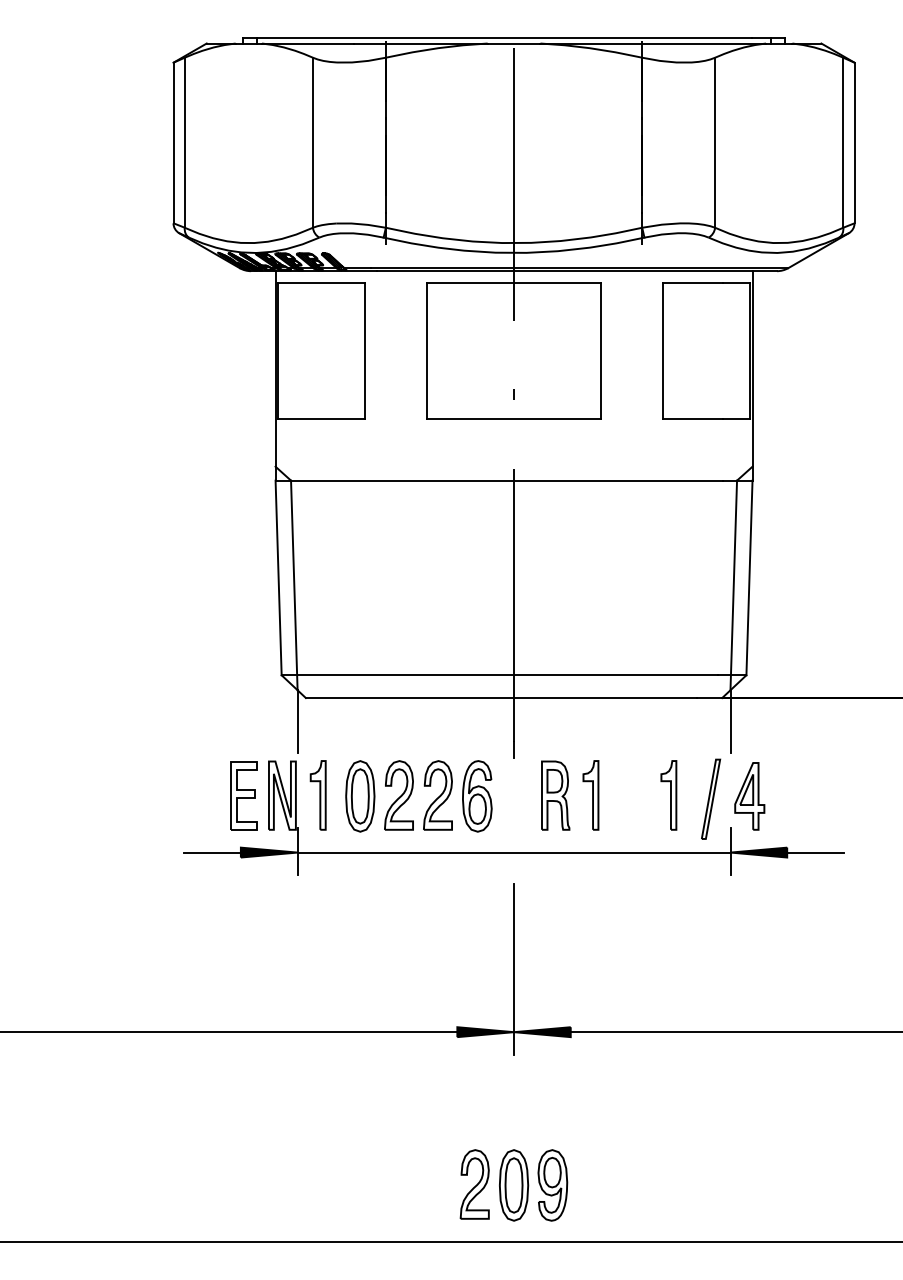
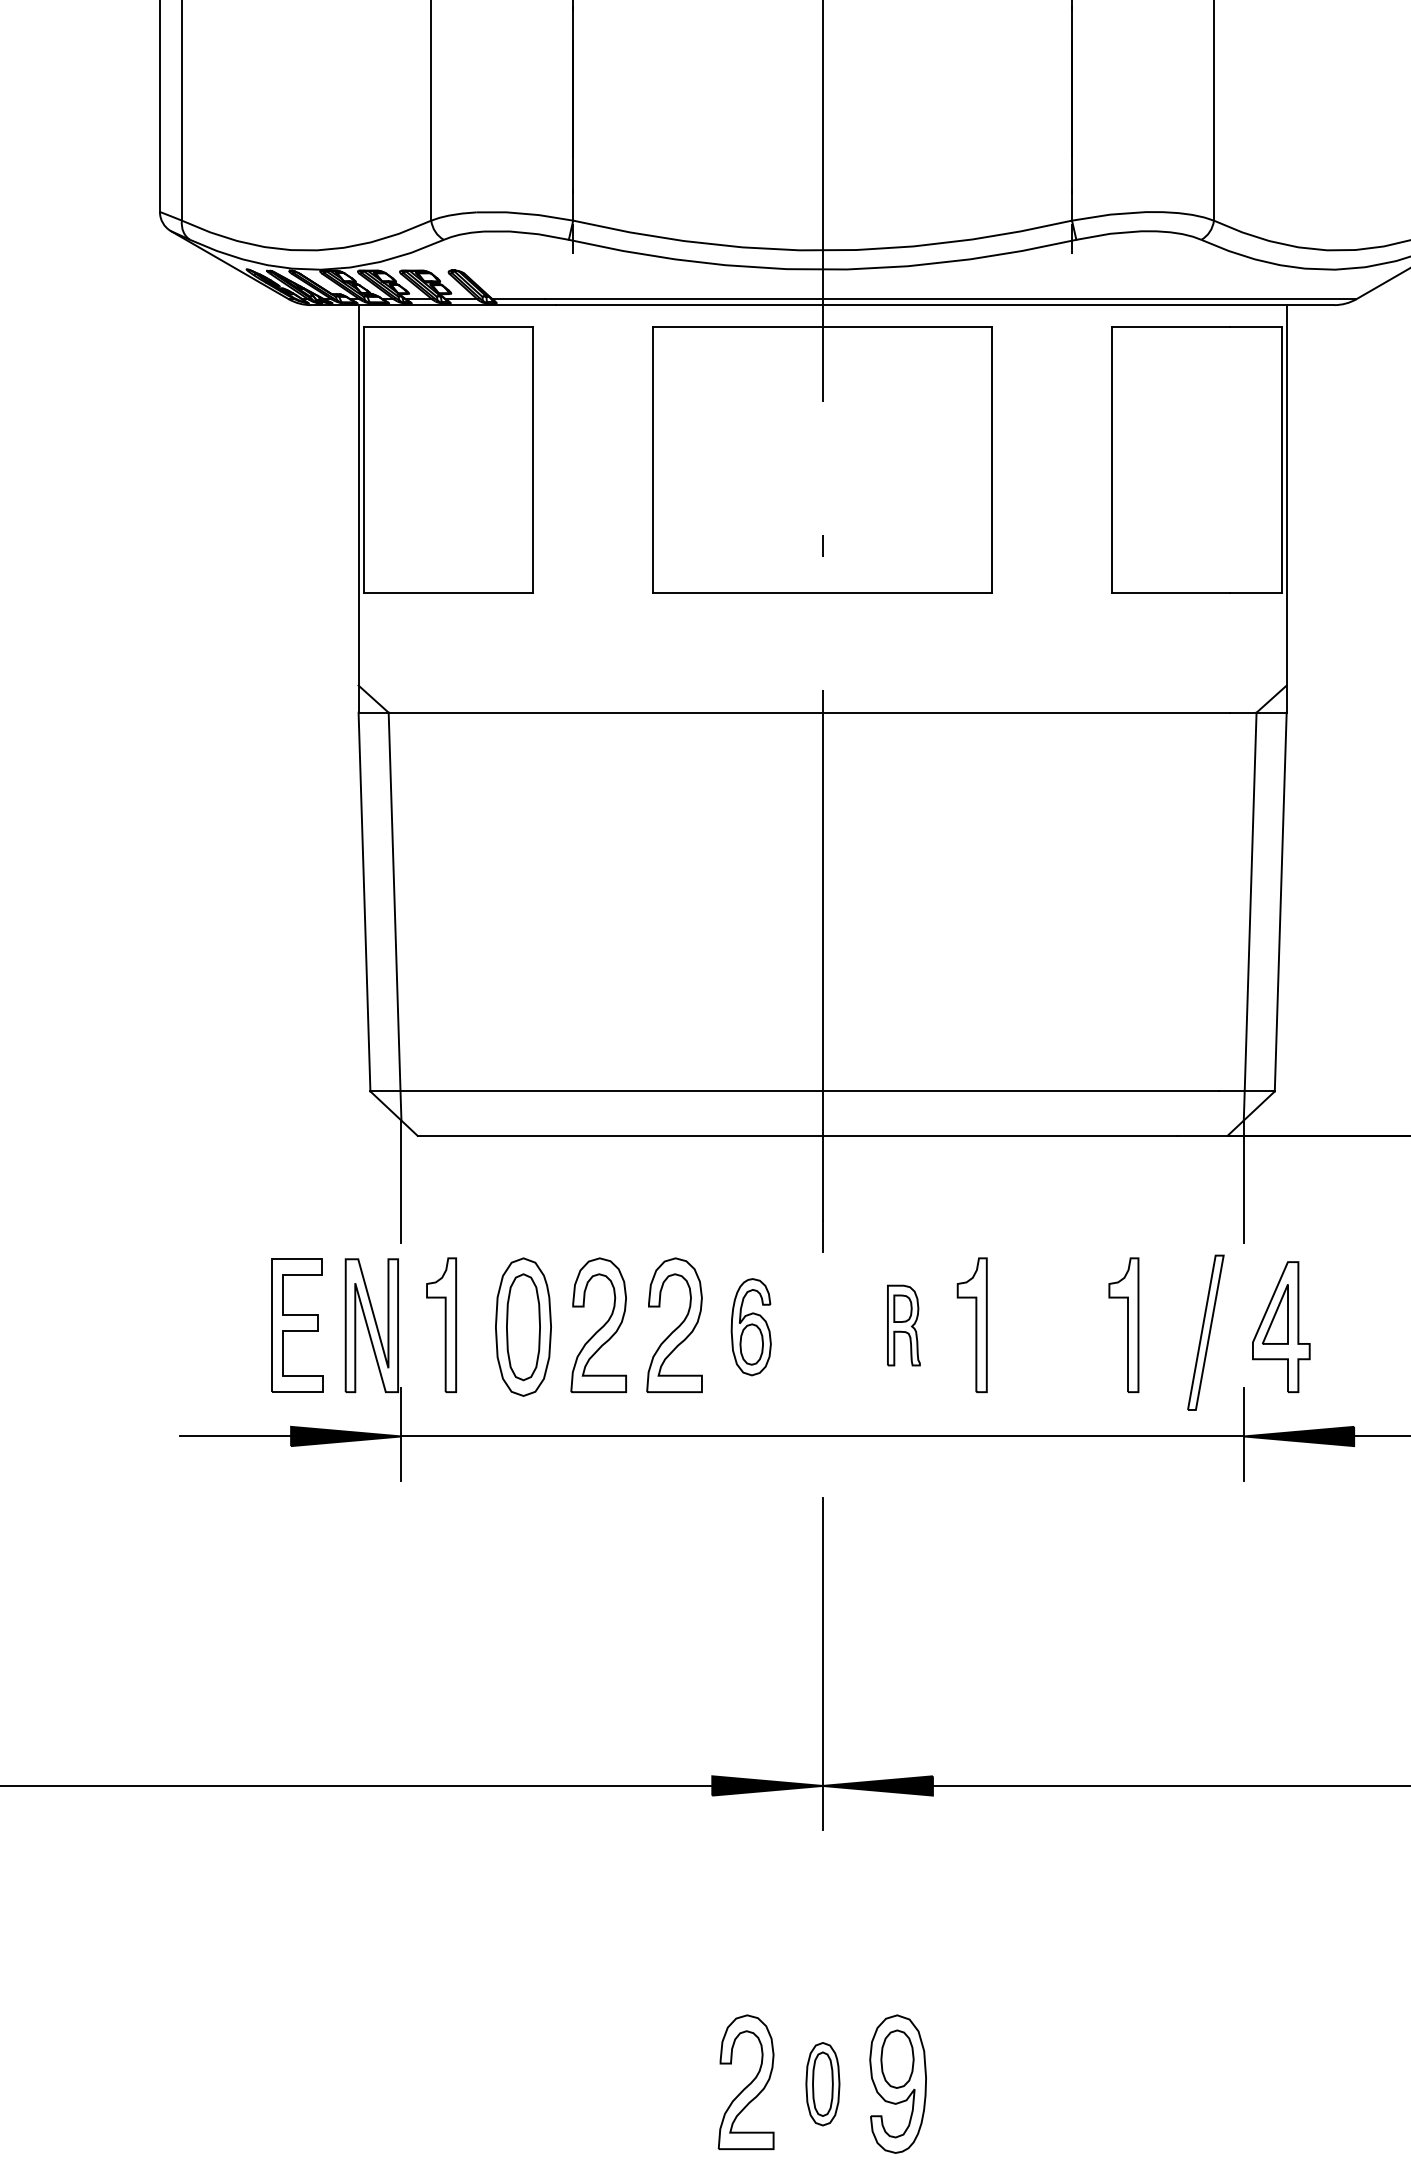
part: (555, 795) -> (903, 1325), size x0.6
part: (477, 796) -> (751, 1327), size x0.7
part: (514, 1185) -> (823, 2084), size x0.6

